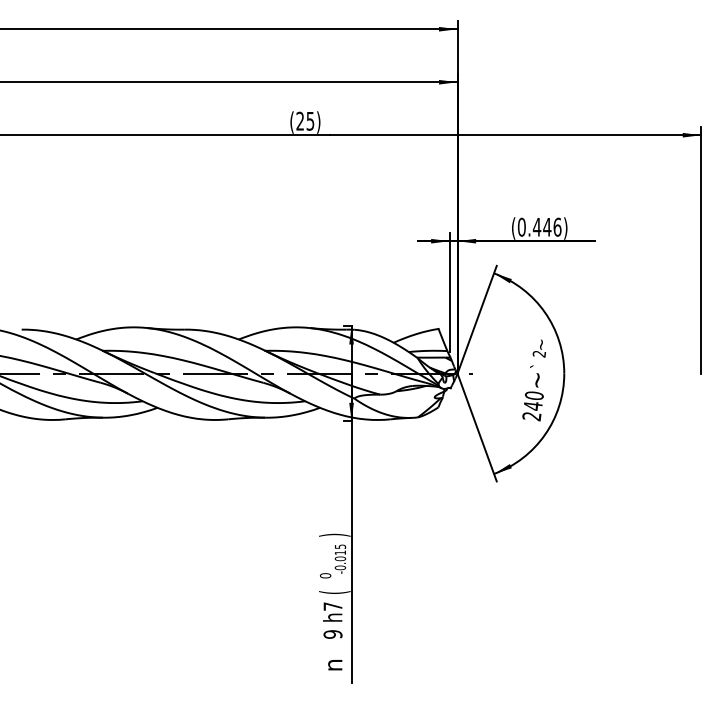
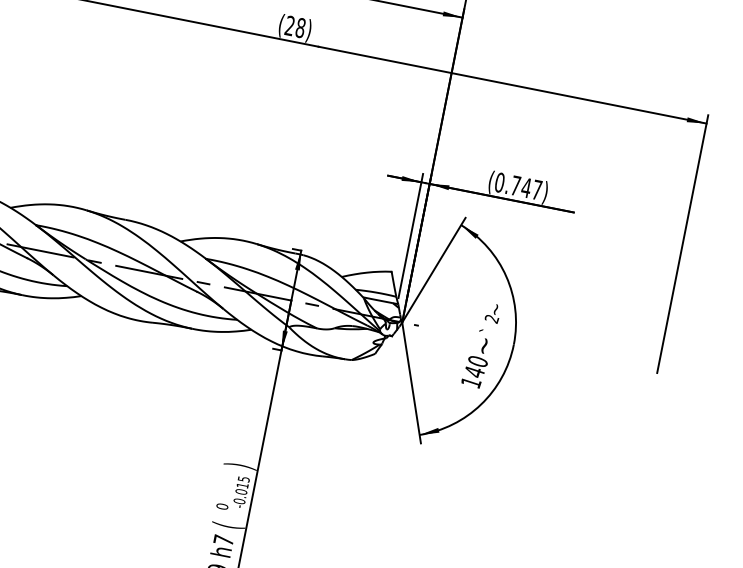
text: (310, 120) -> (300, 27), (25) -> (28)
text: (546, 226) -> (525, 186), (0.446) -> (0.747)
text: (531, 416) -> (470, 382), 240 -> 140

